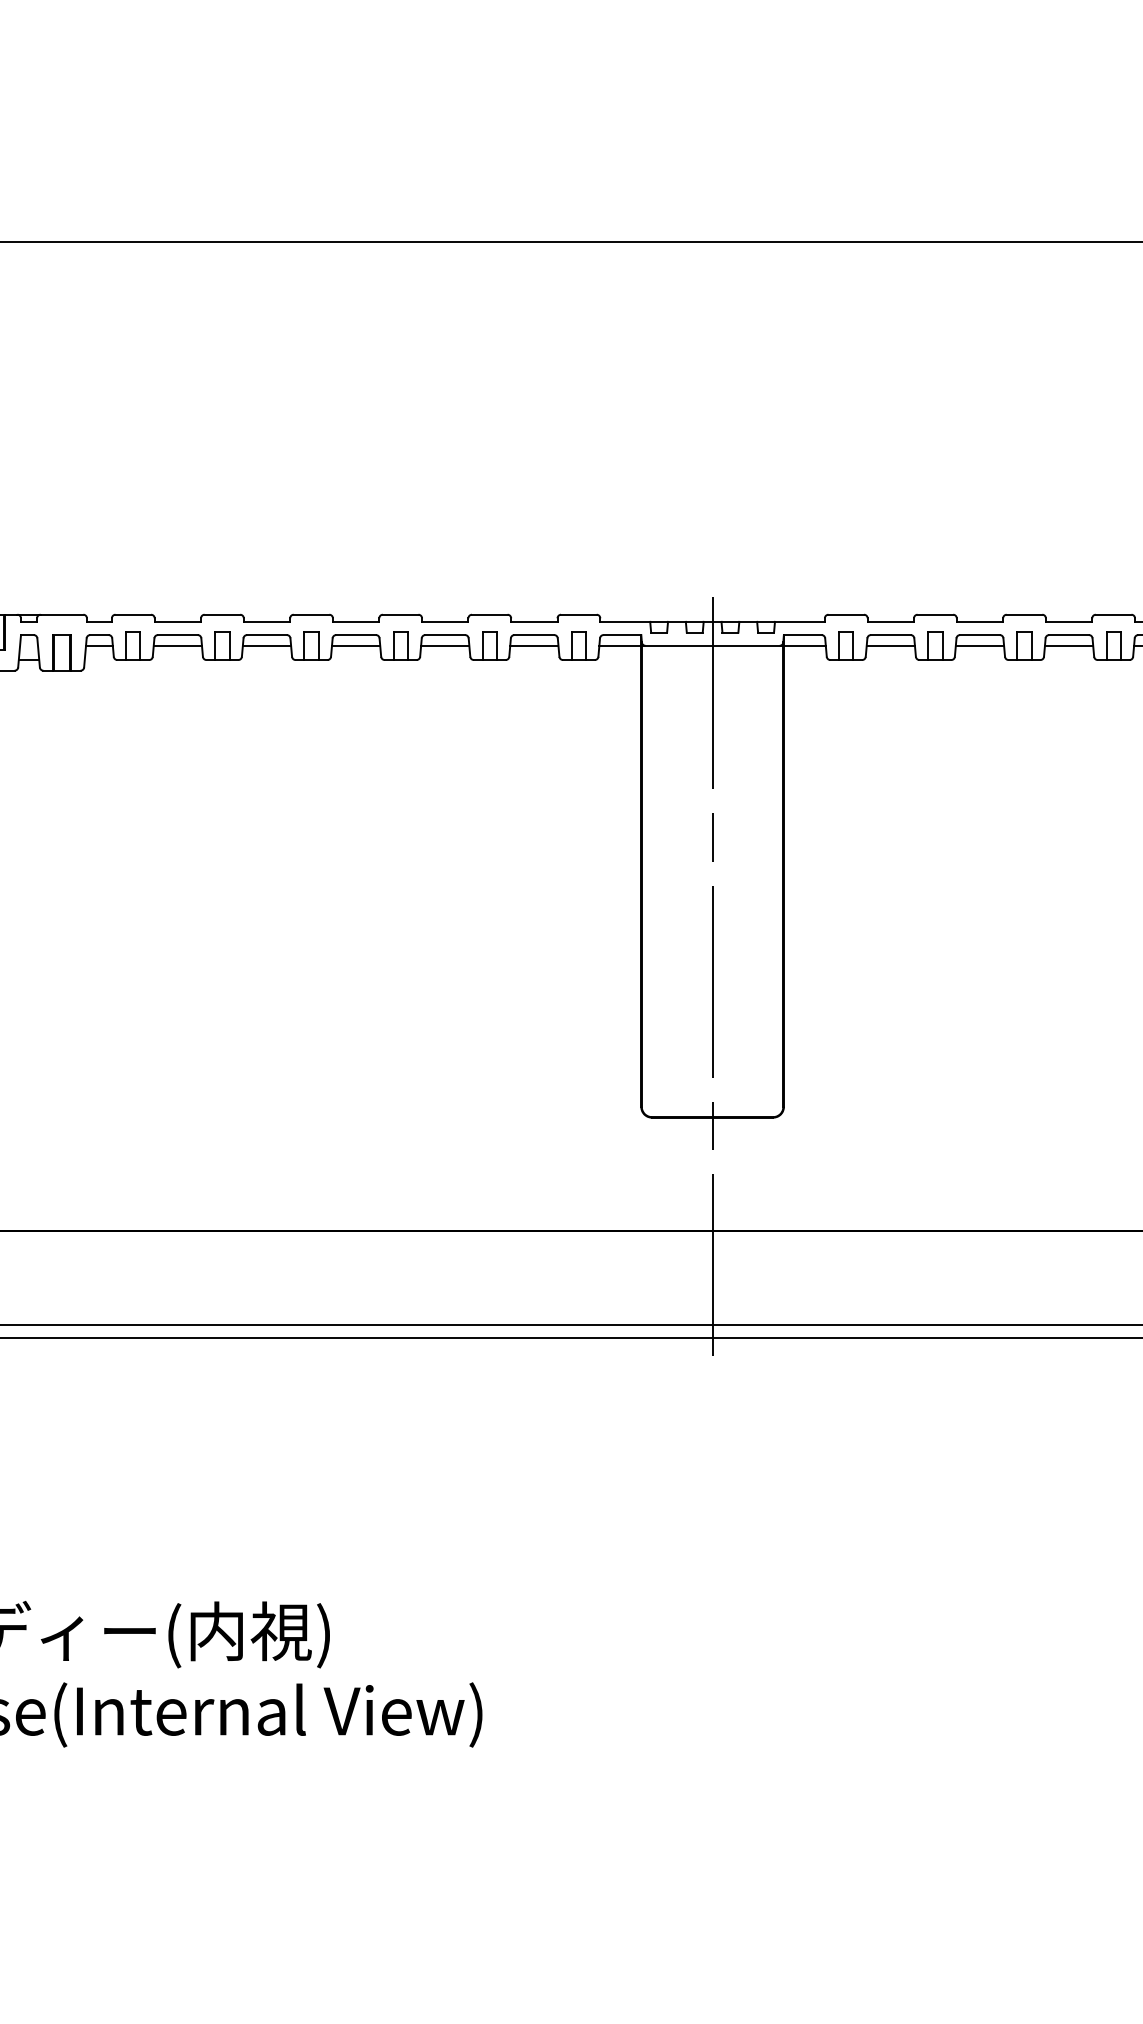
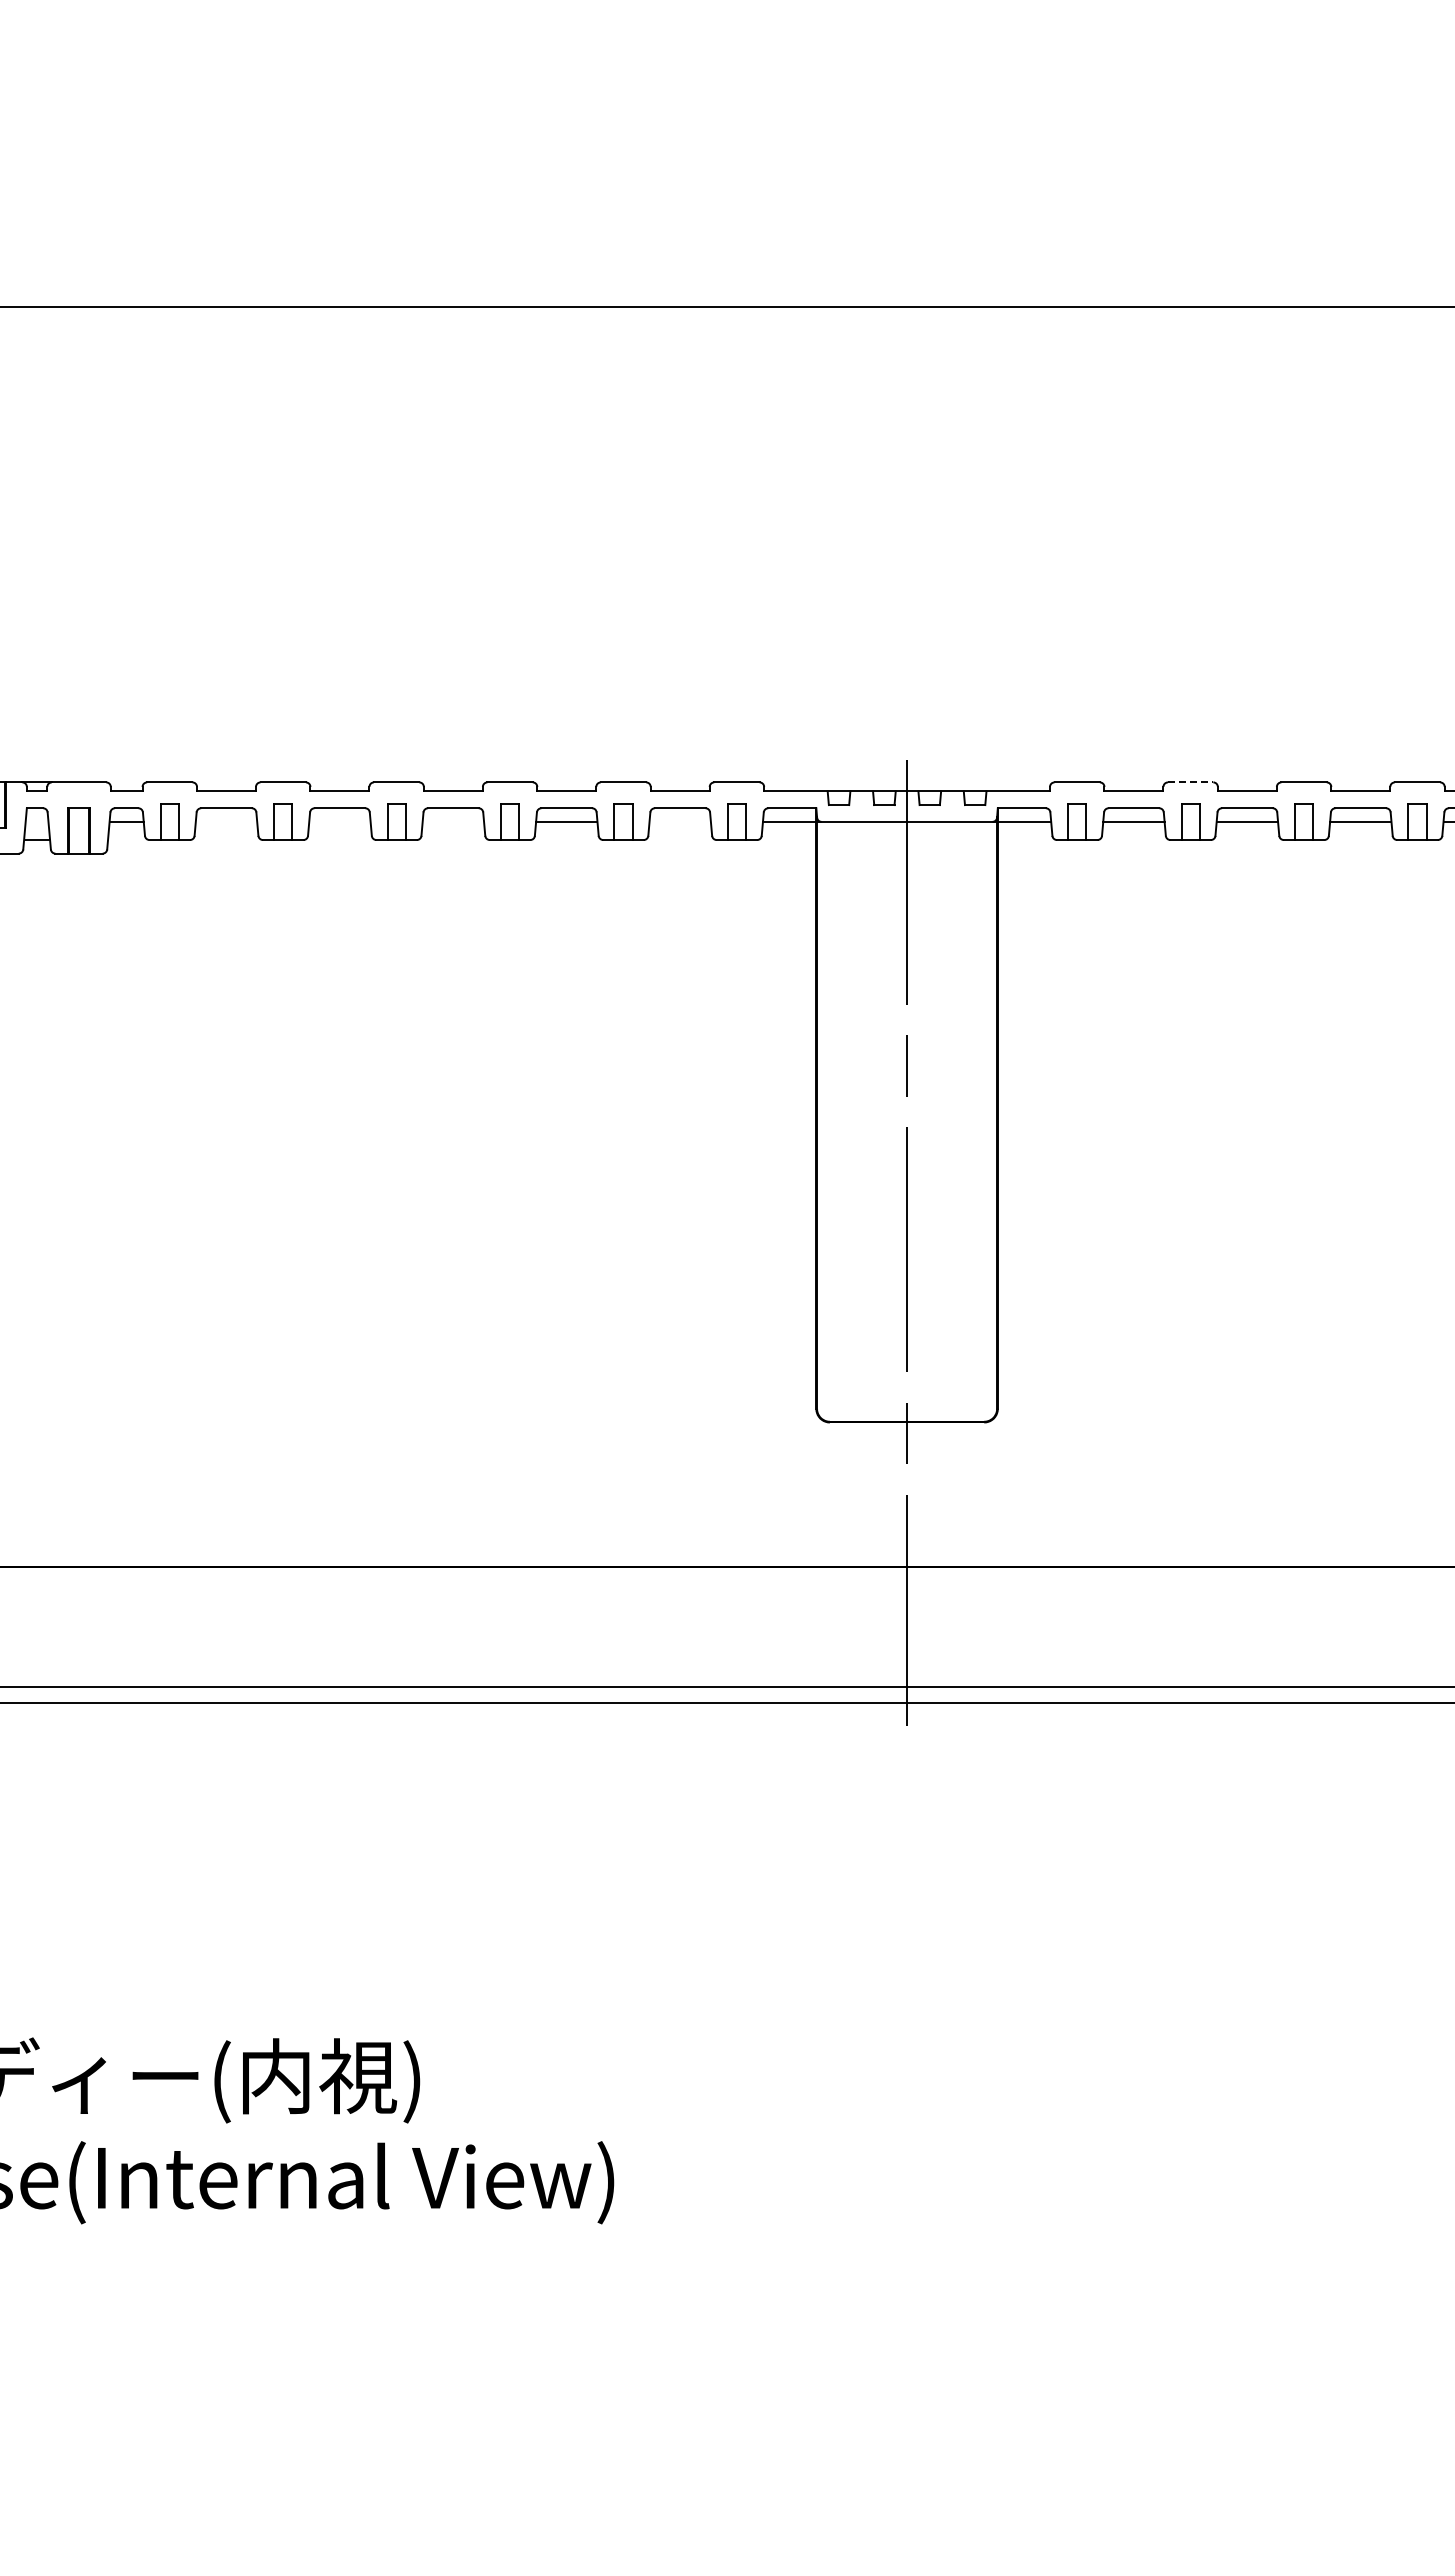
line: (935, 614) -> (1190, 782), solid -> dashed
line: (177, 645) -> (226, 821), removed
line: (266, 645) -> (339, 821), removed
line: (356, 645) -> (453, 821), removed
line: (533, 645) -> (679, 821), removed

